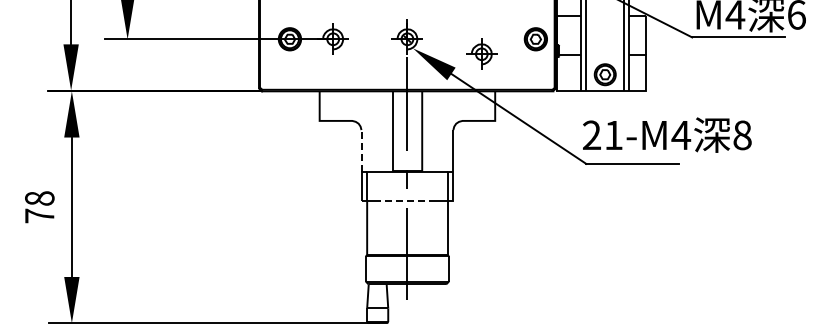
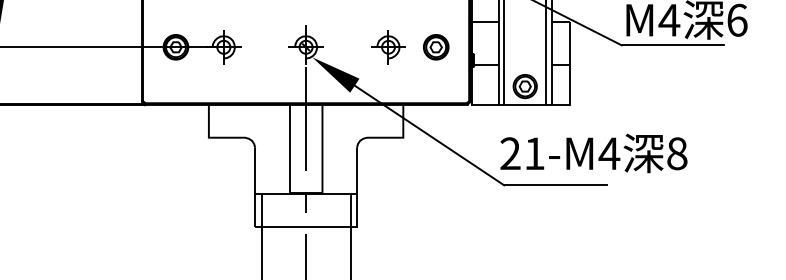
part: (535, 39) -> (435, 47), moved
part: (481, 53) -> (388, 46), moved
line: (361, 150) -> (255, 170), dashed -> solid
line: (407, 201) -> (306, 226), dashed -> solid

